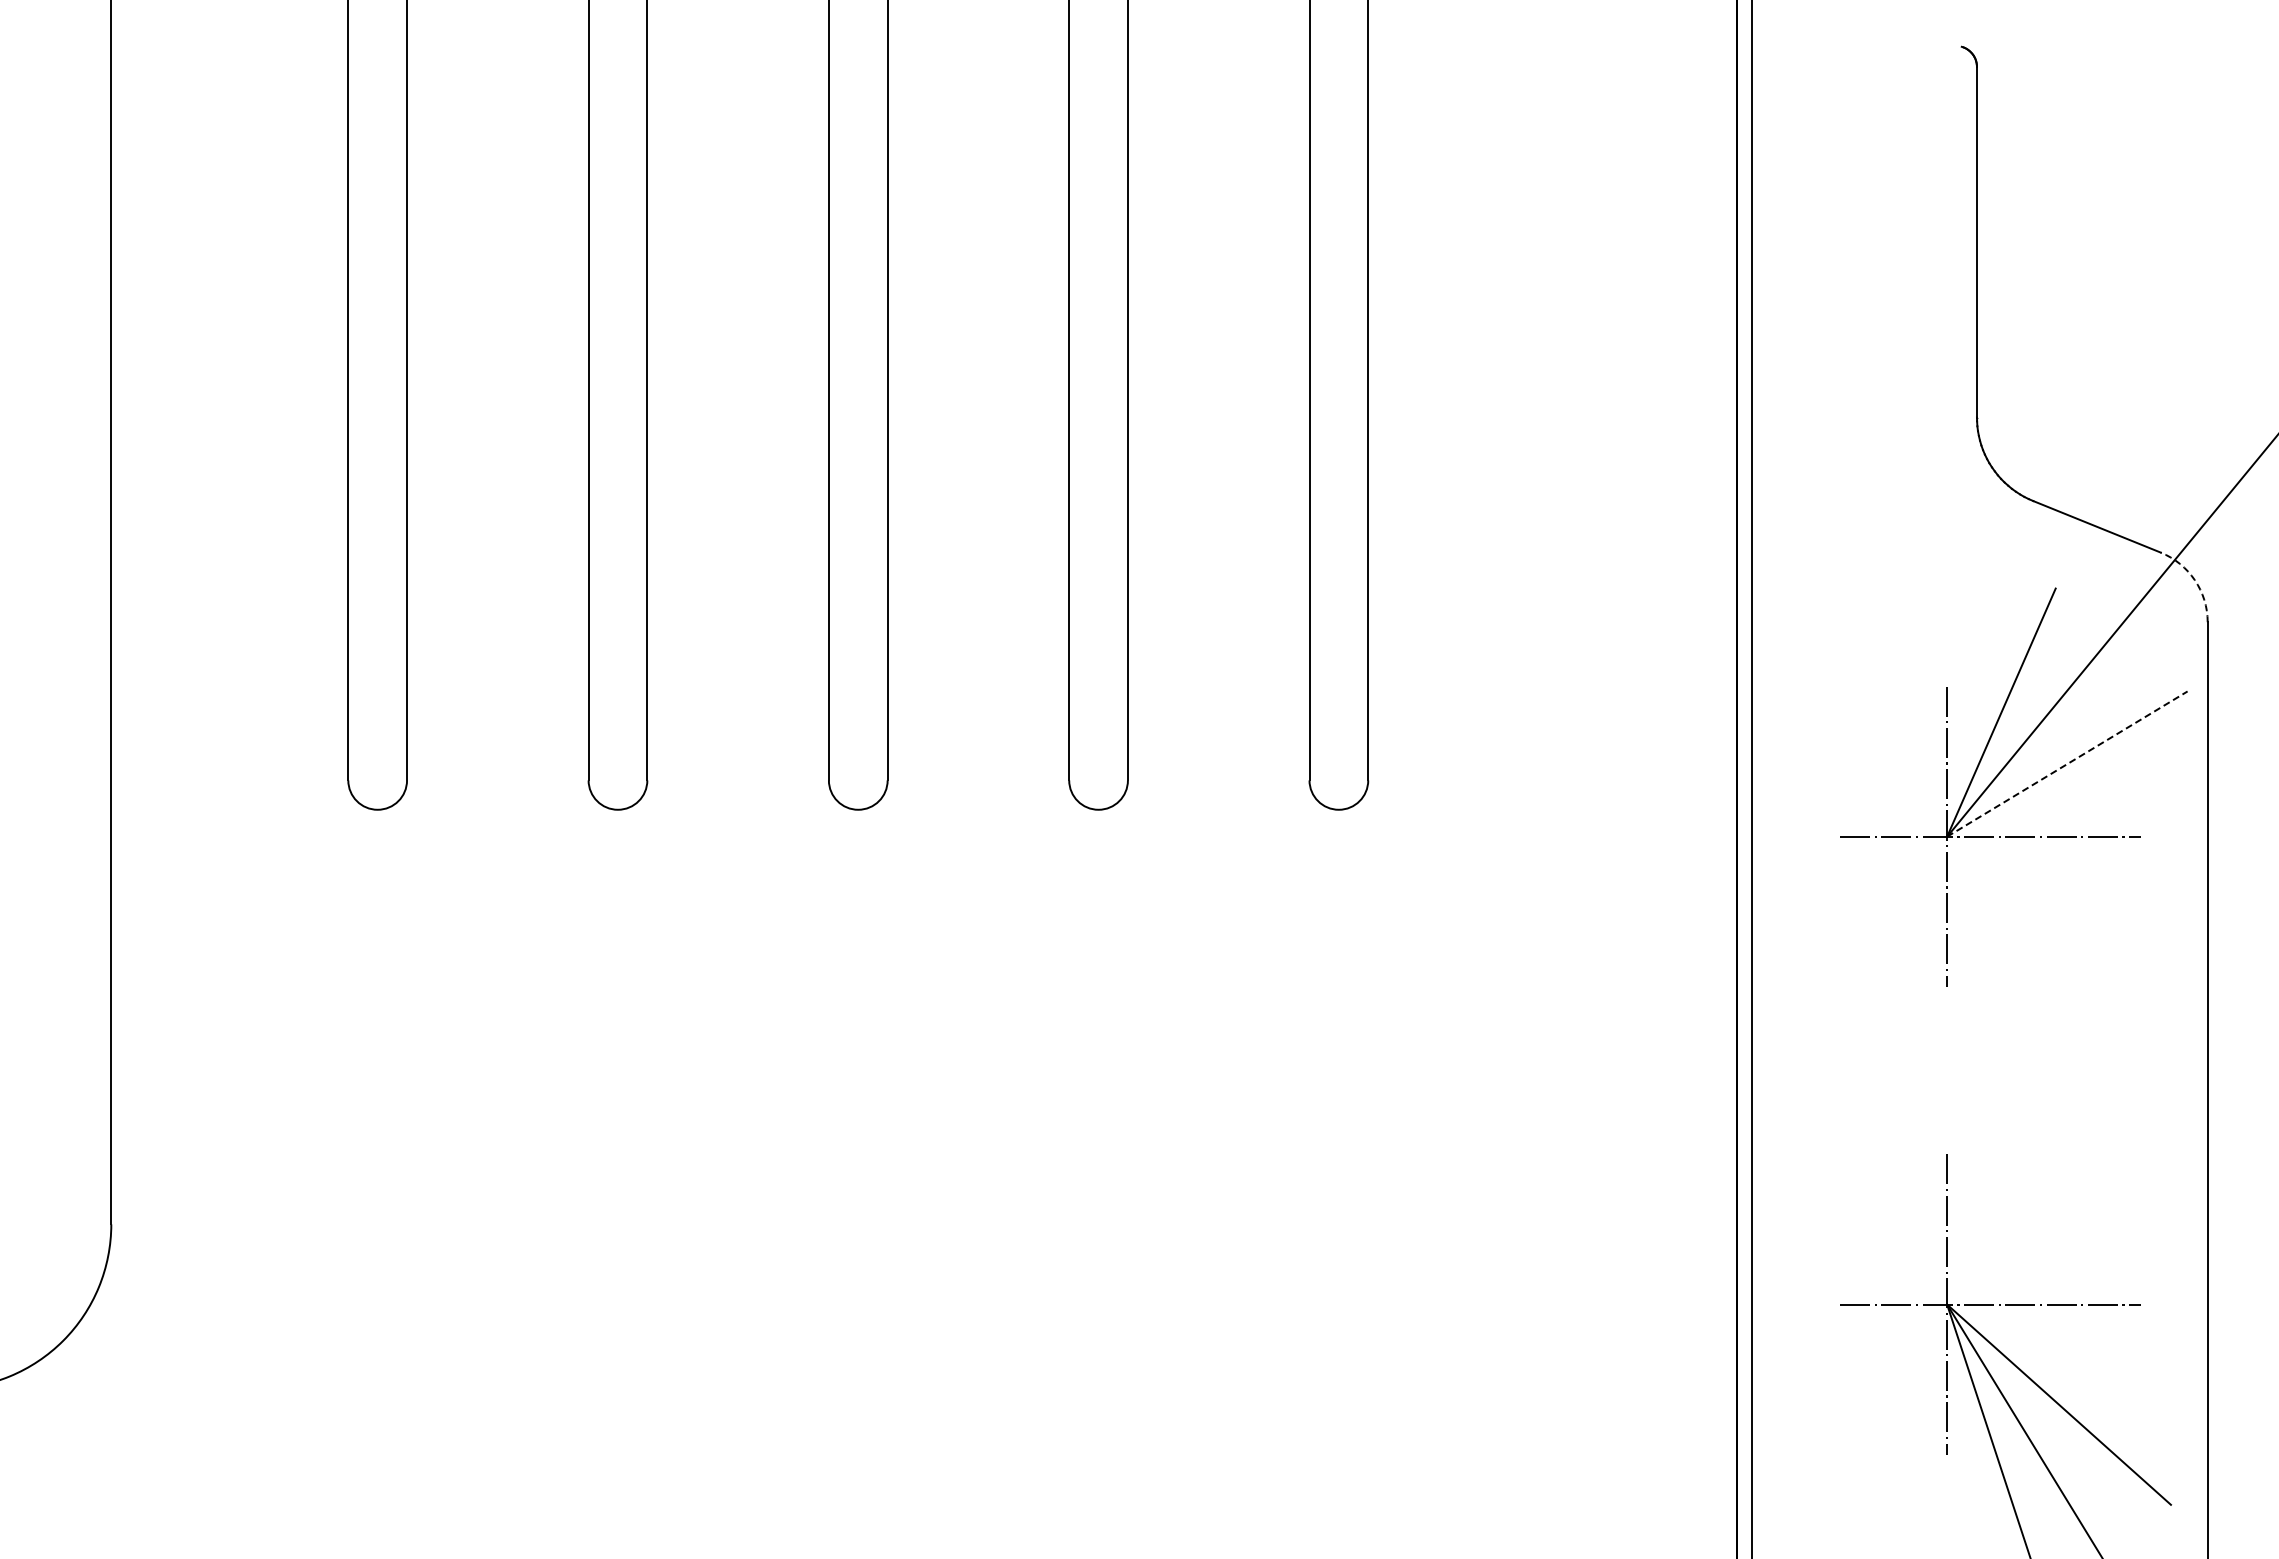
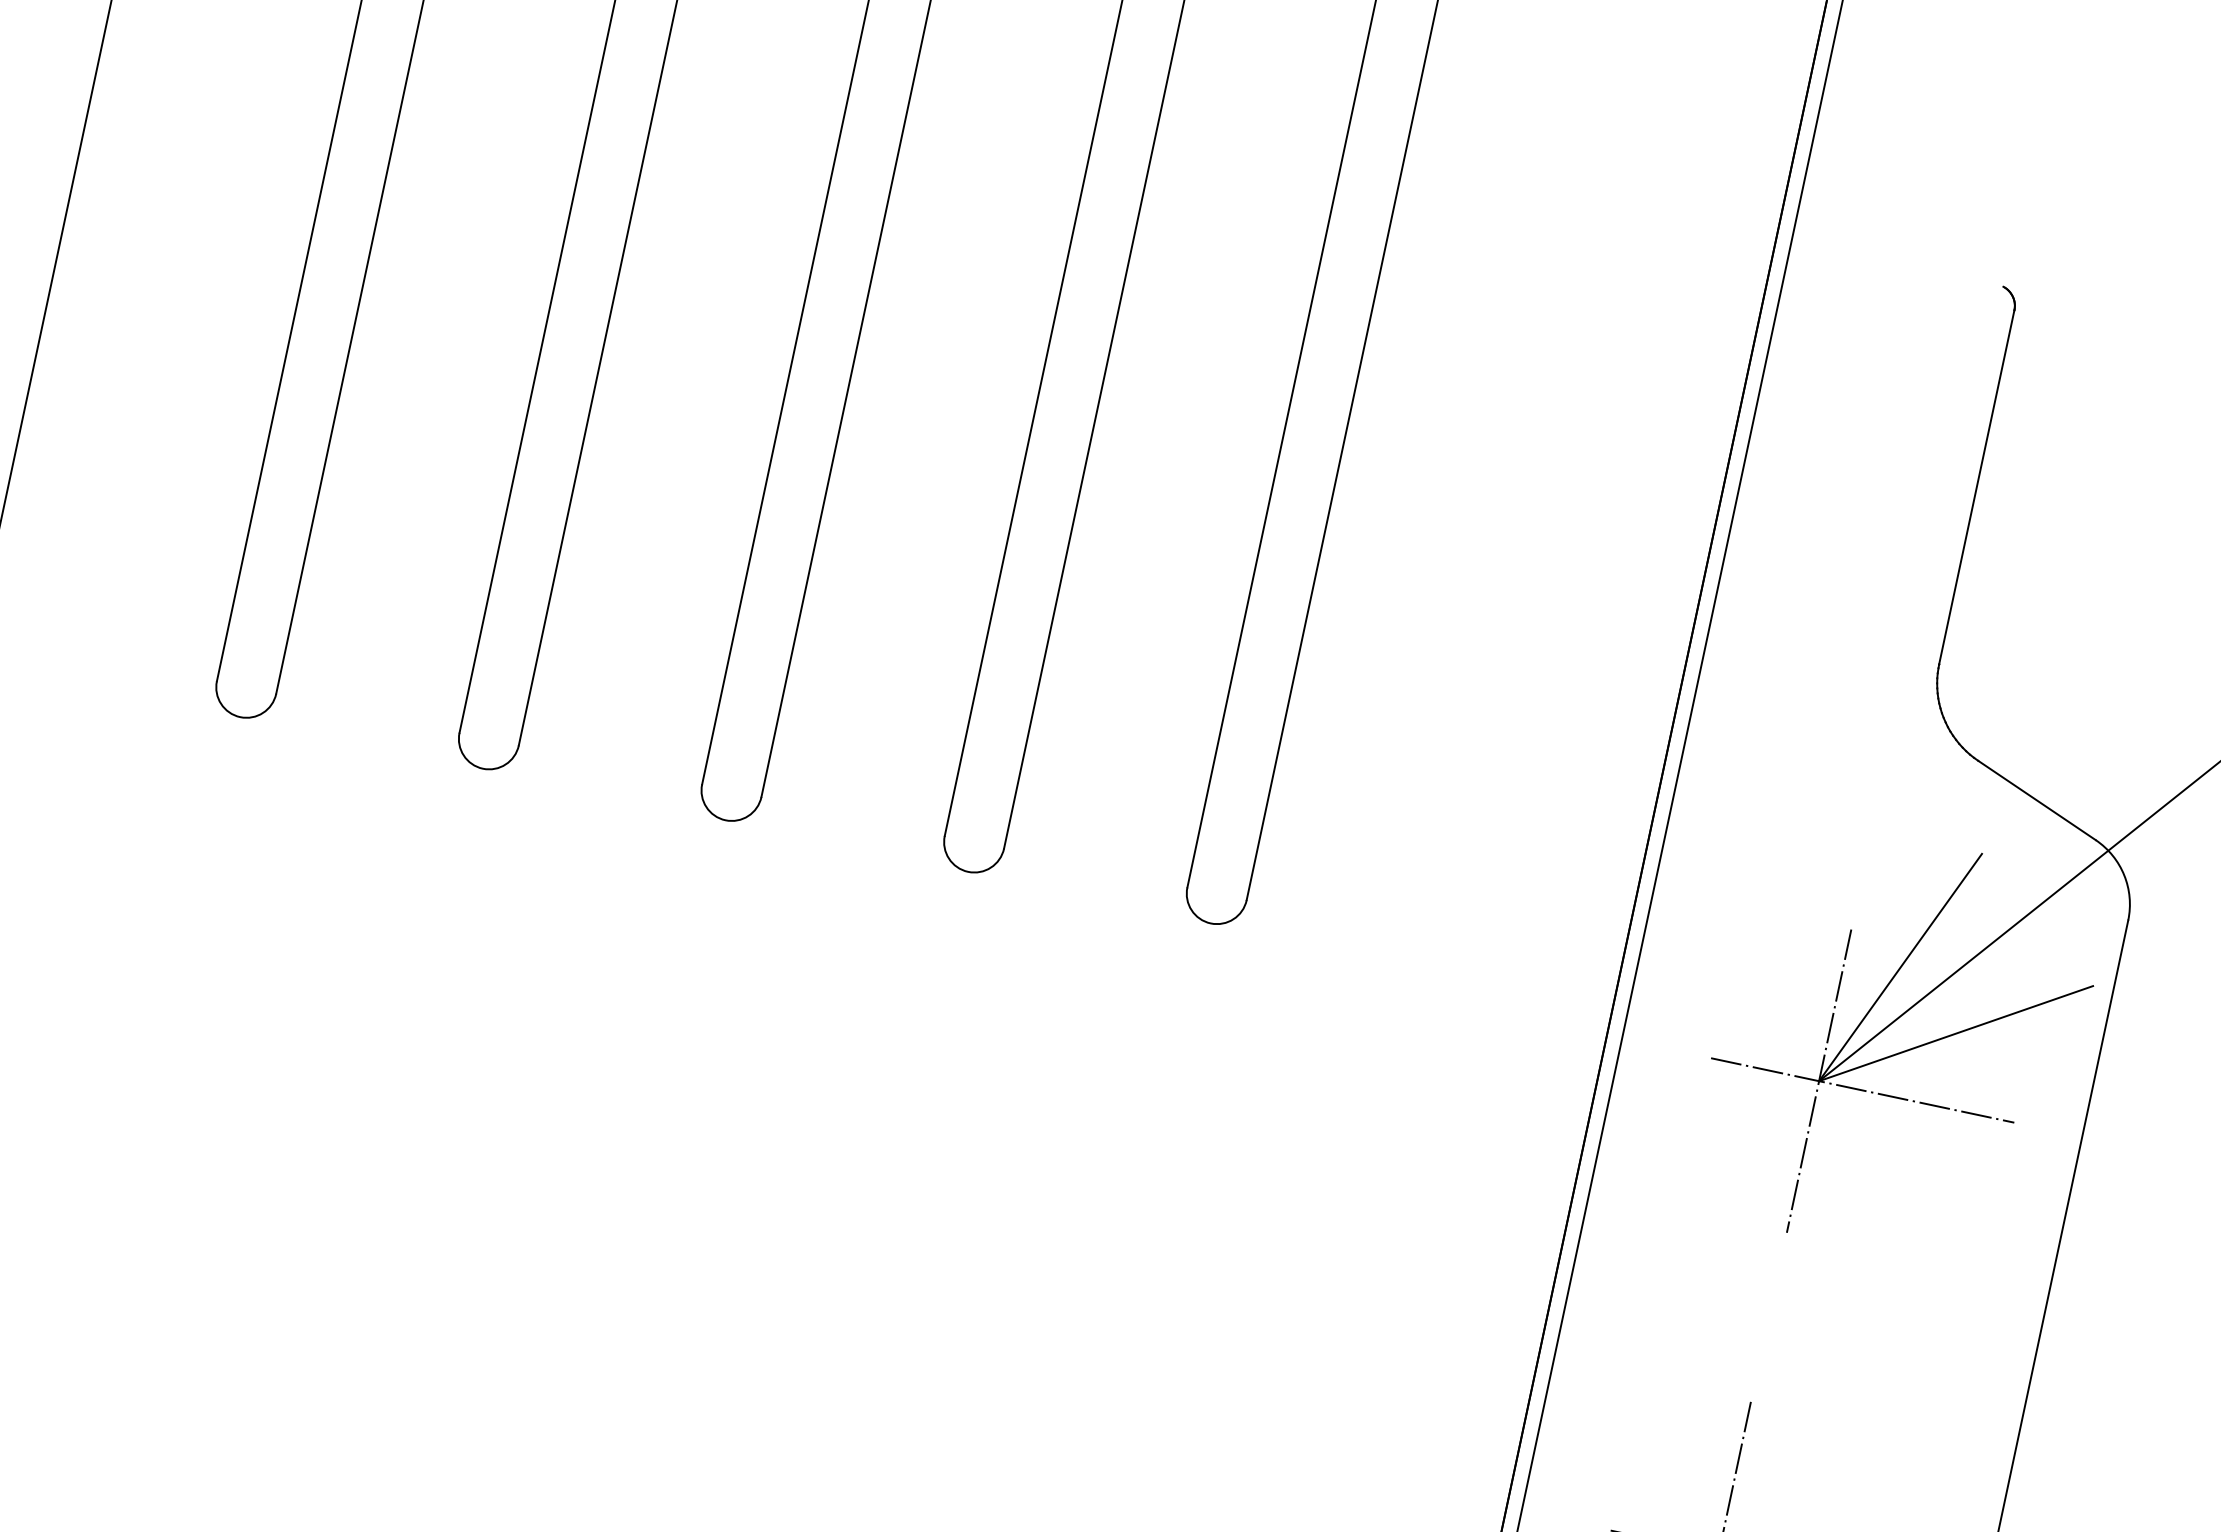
arc: (2194, 580) -> (2123, 875), dashed -> solid
line: (2067, 763) -> (1956, 1033), dashed -> solid

